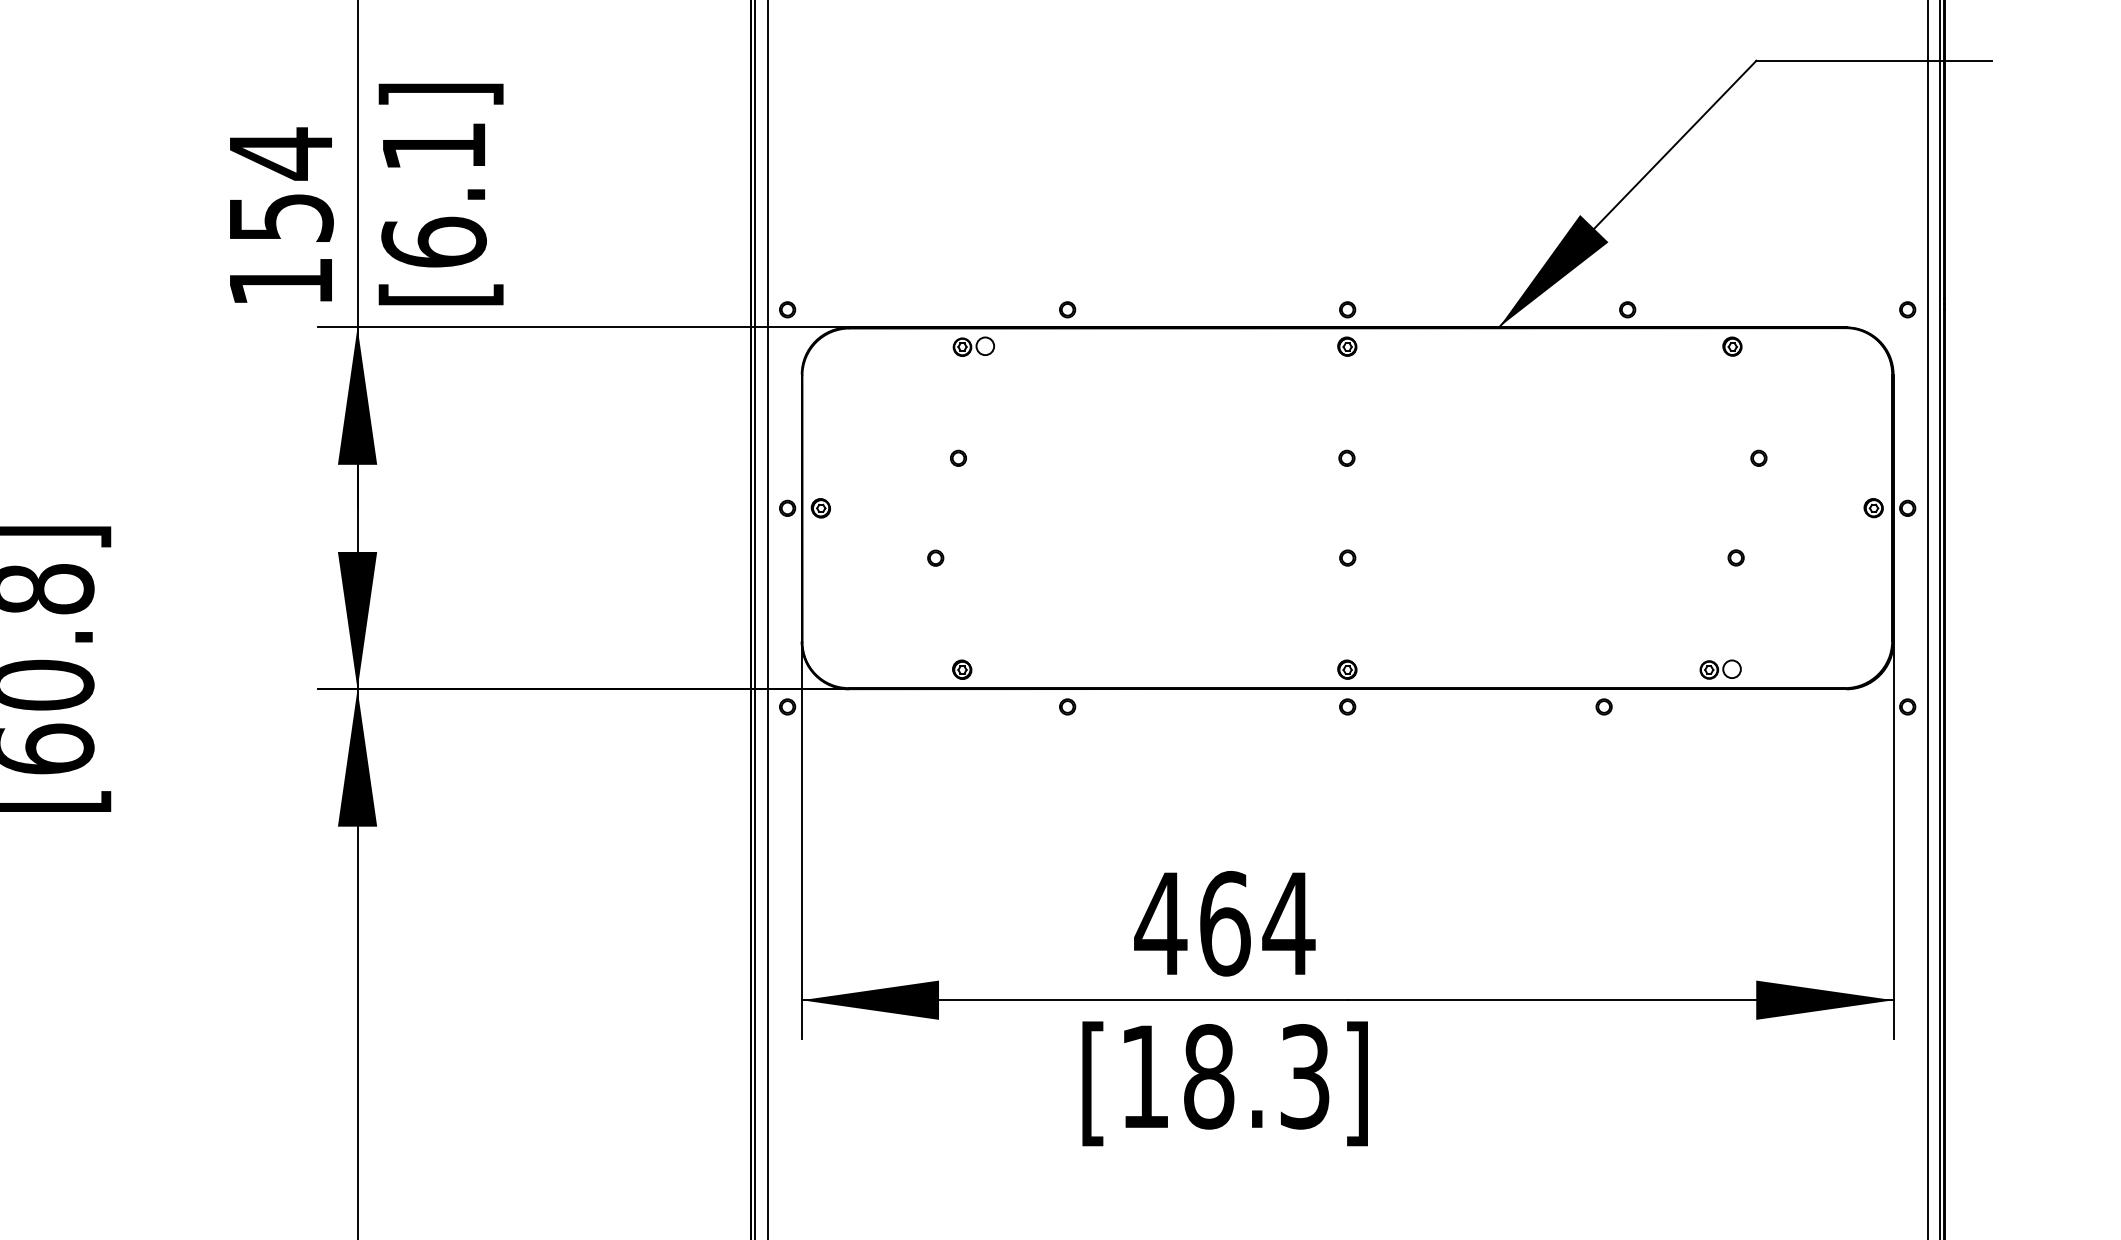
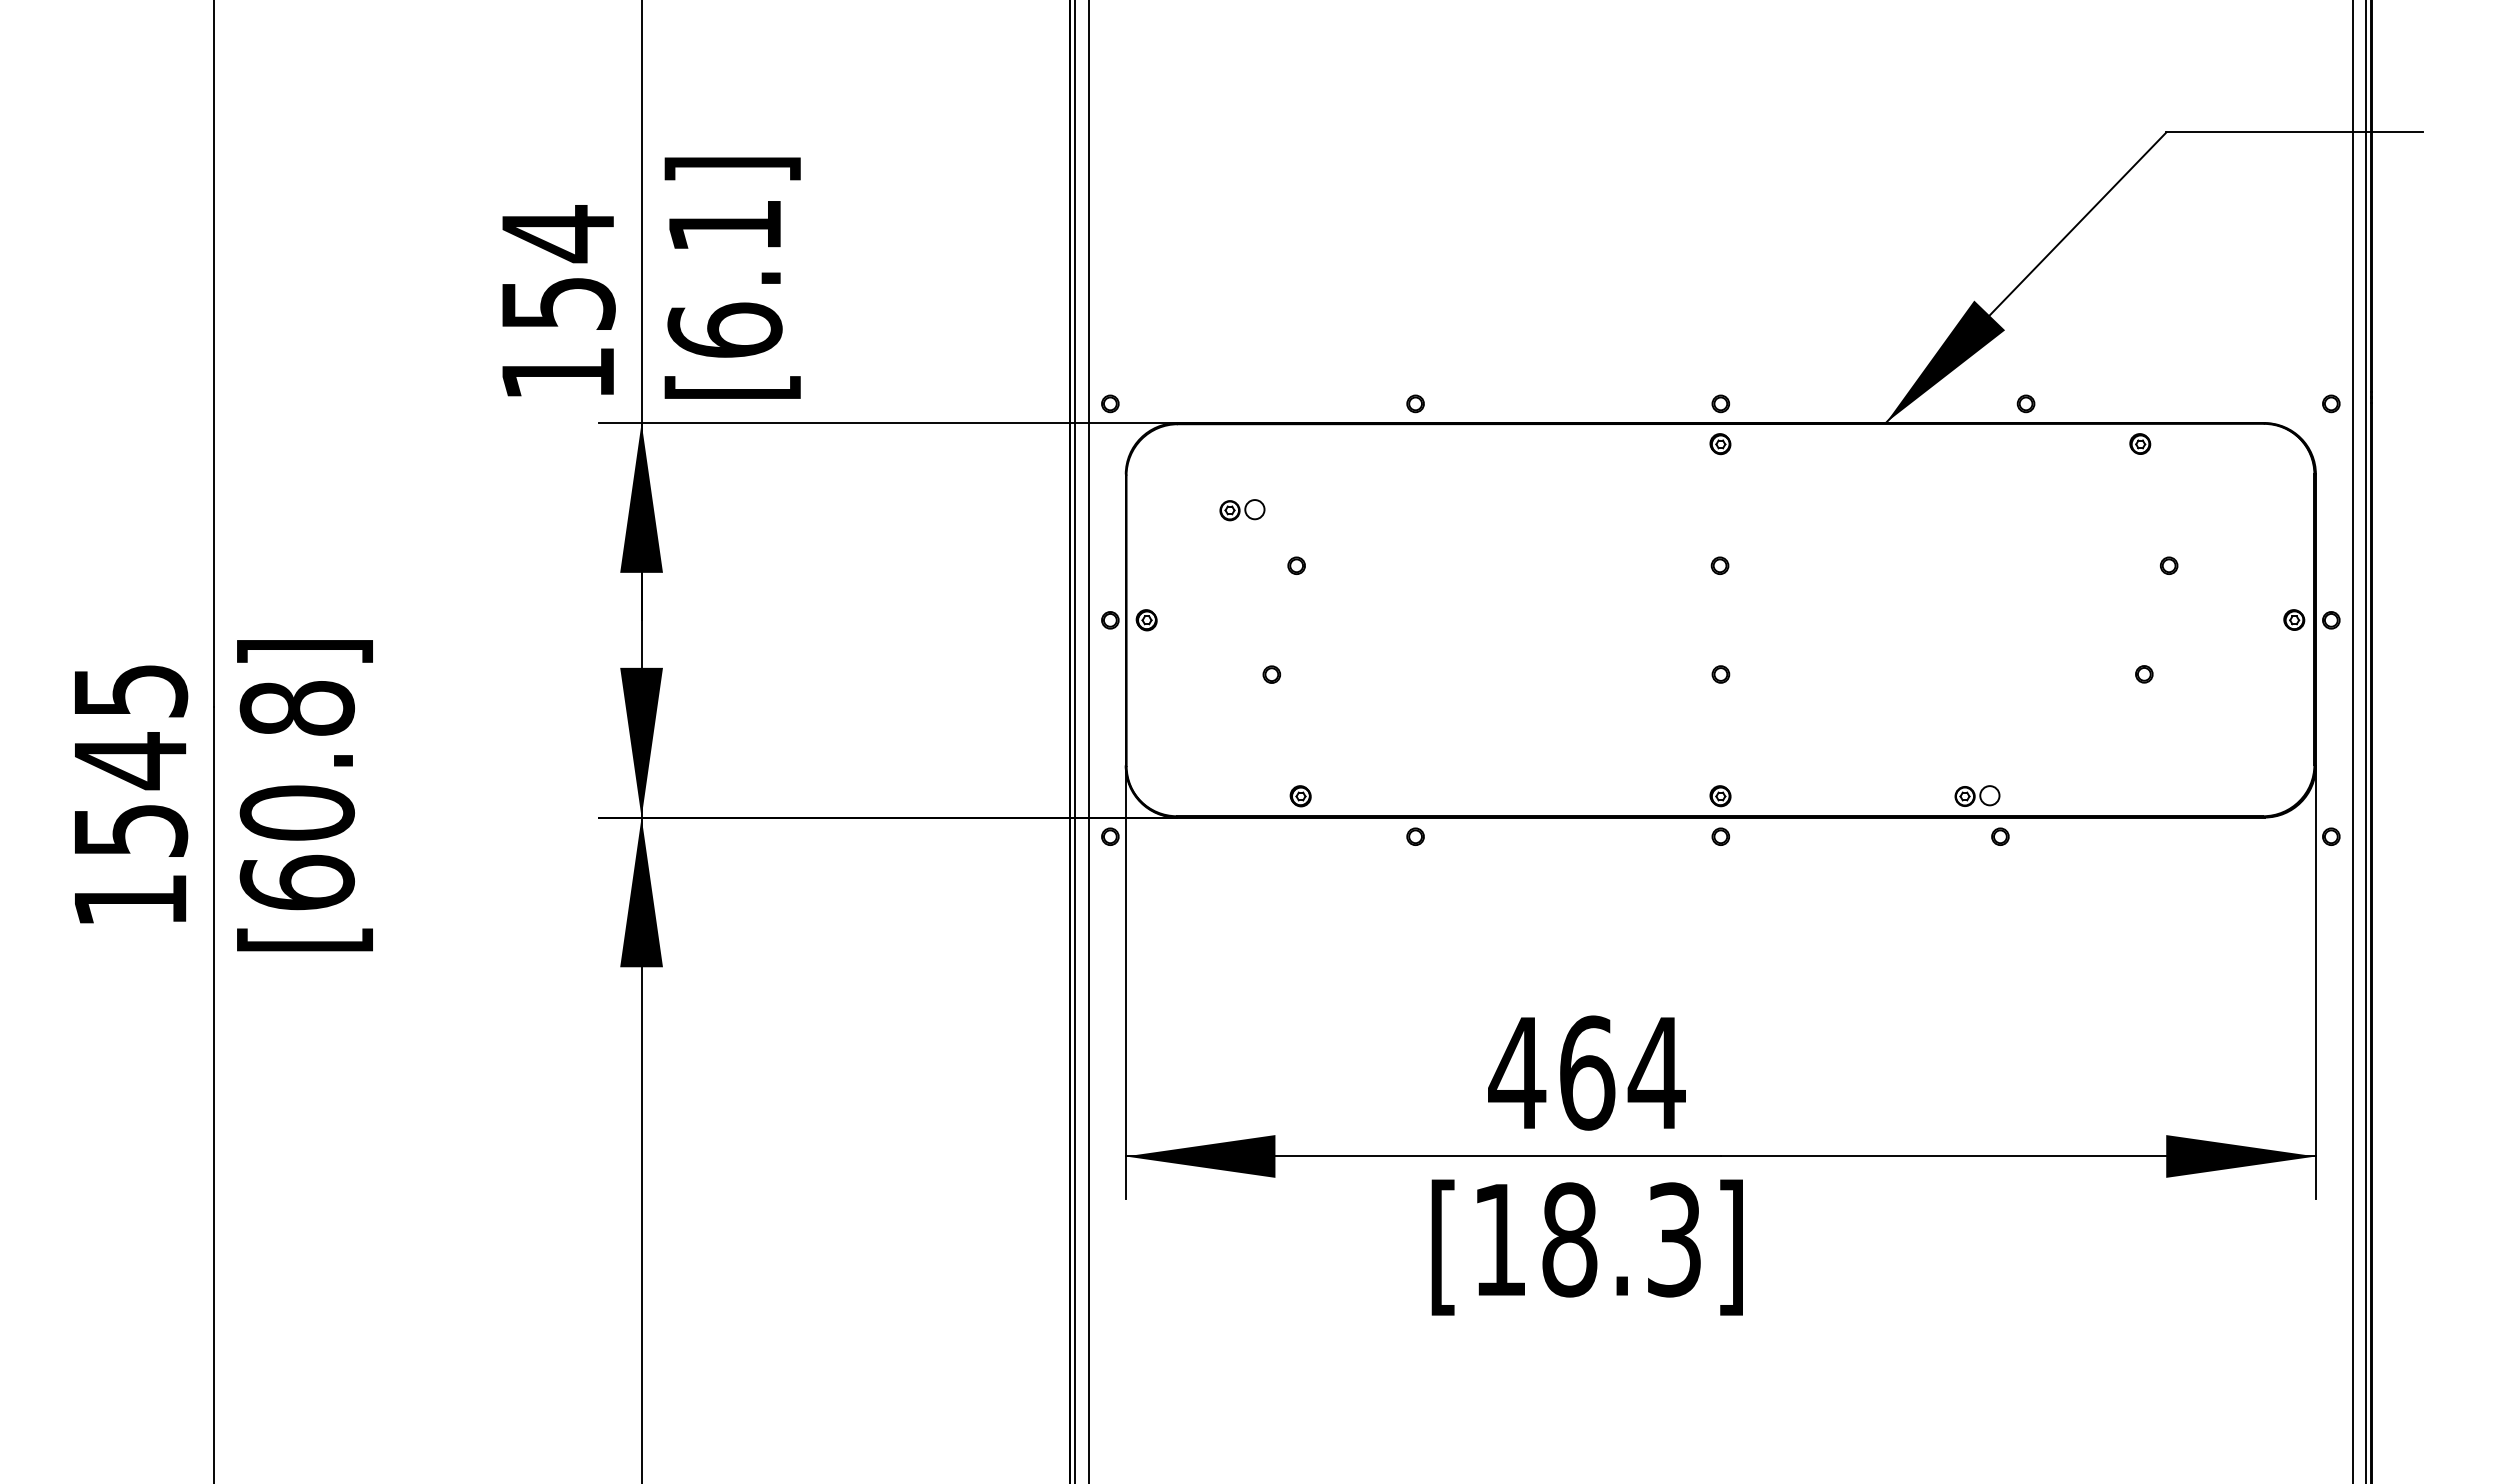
part: (973, 347) -> (1242, 510), moved
part: (1720, 669) -> (1977, 795), moved

